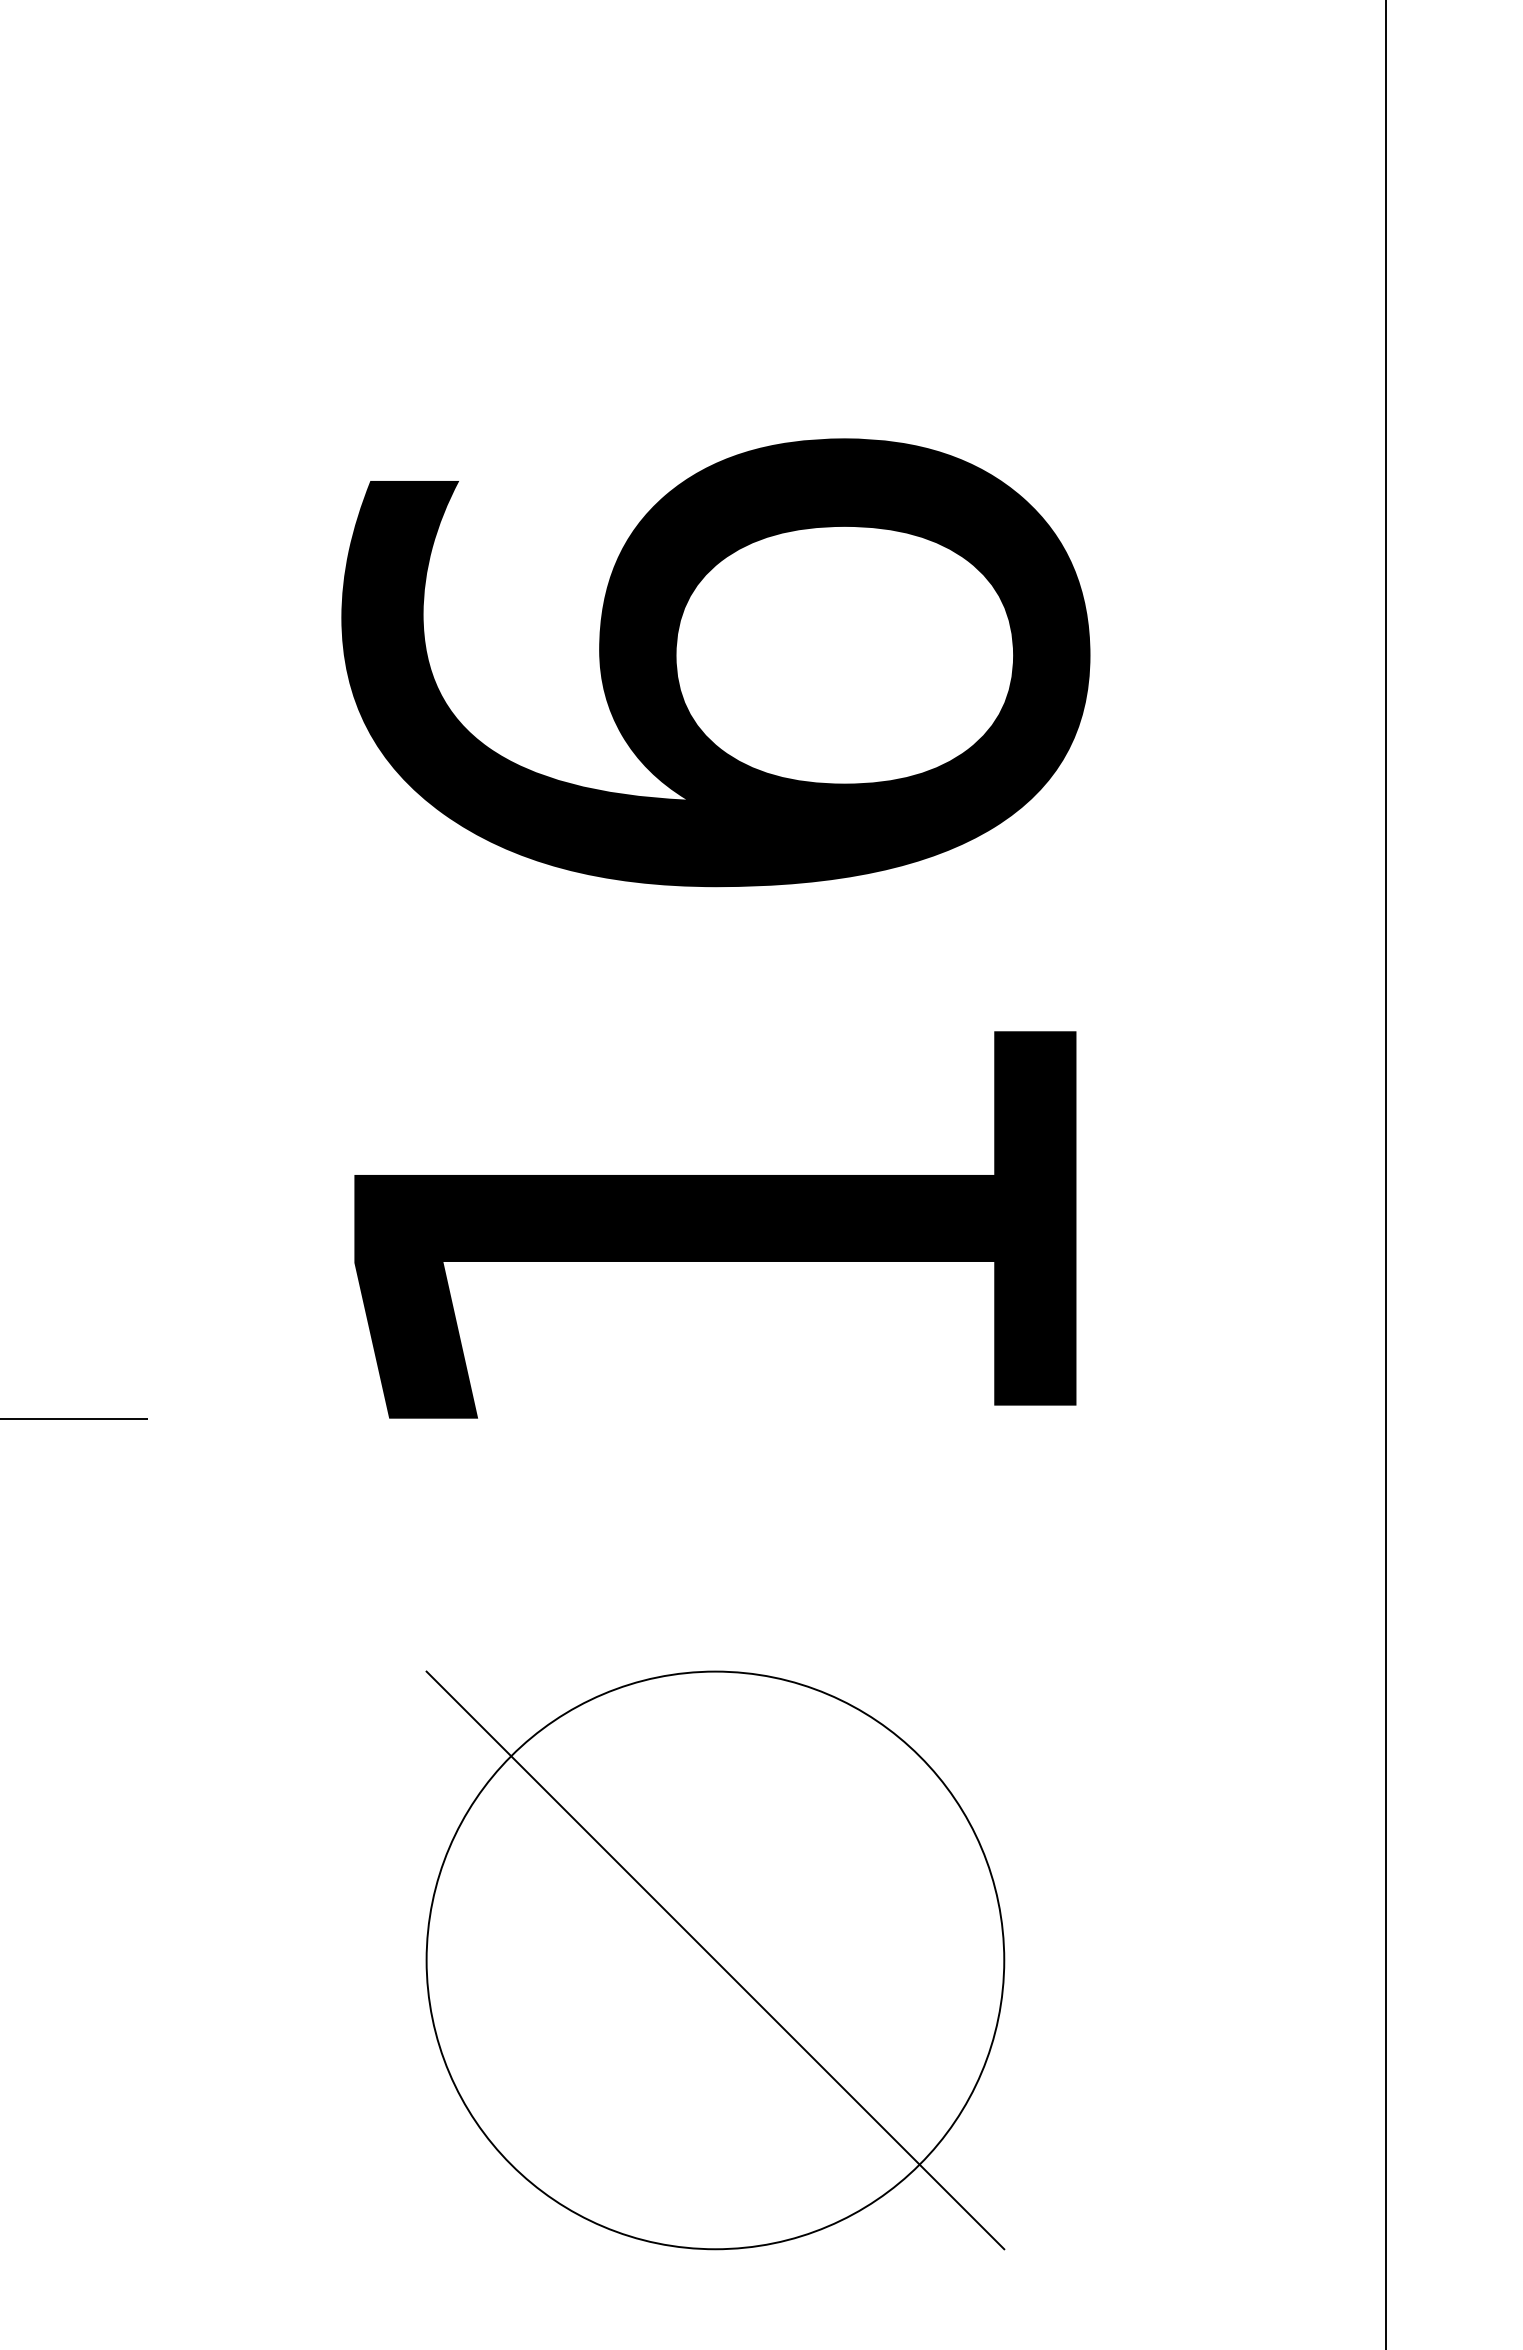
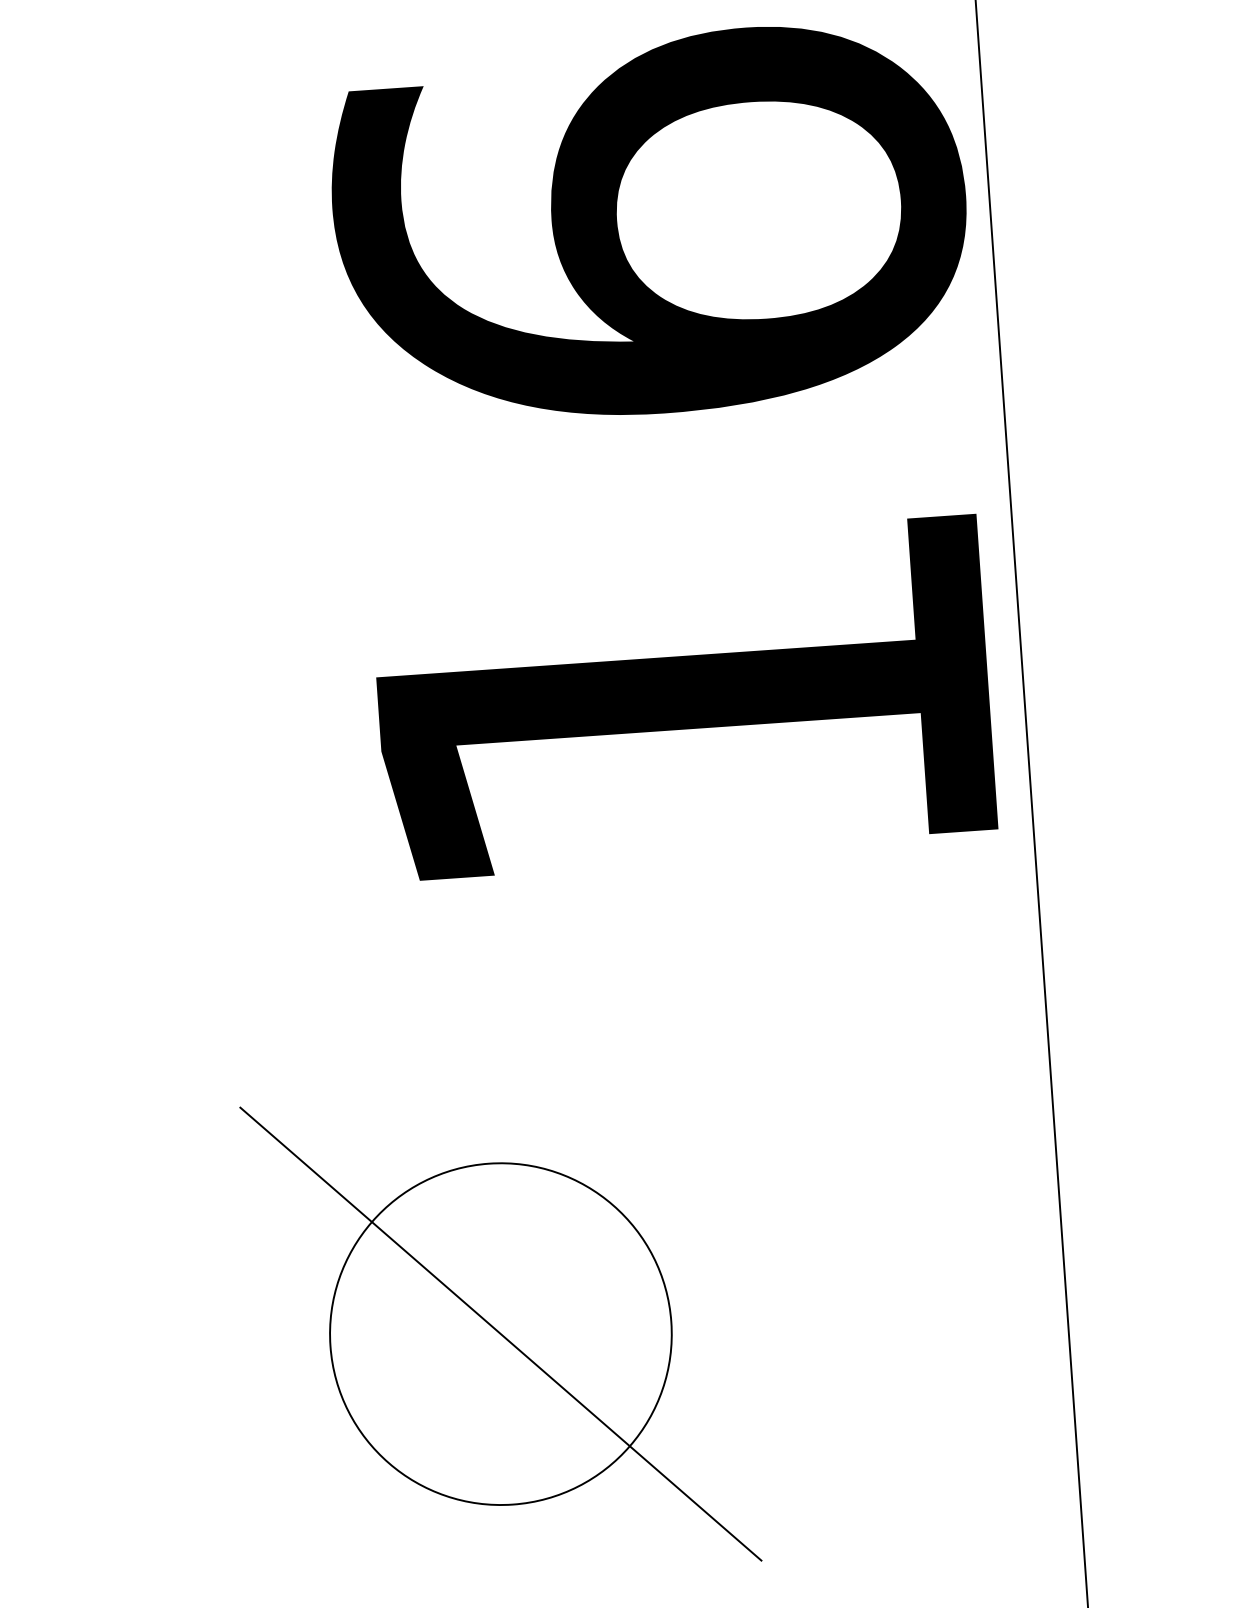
text: (715, 928) -> (666, 448), moved
circle: (715, 1960) -> (500, 1334), size x0.7

